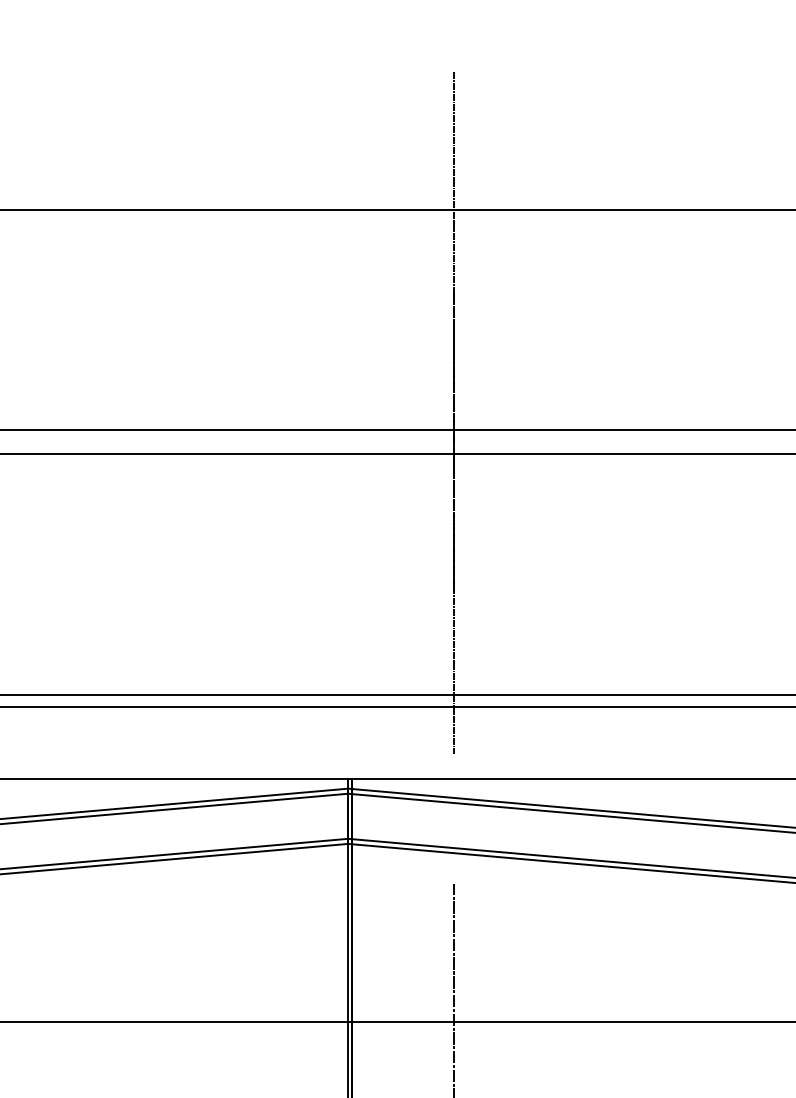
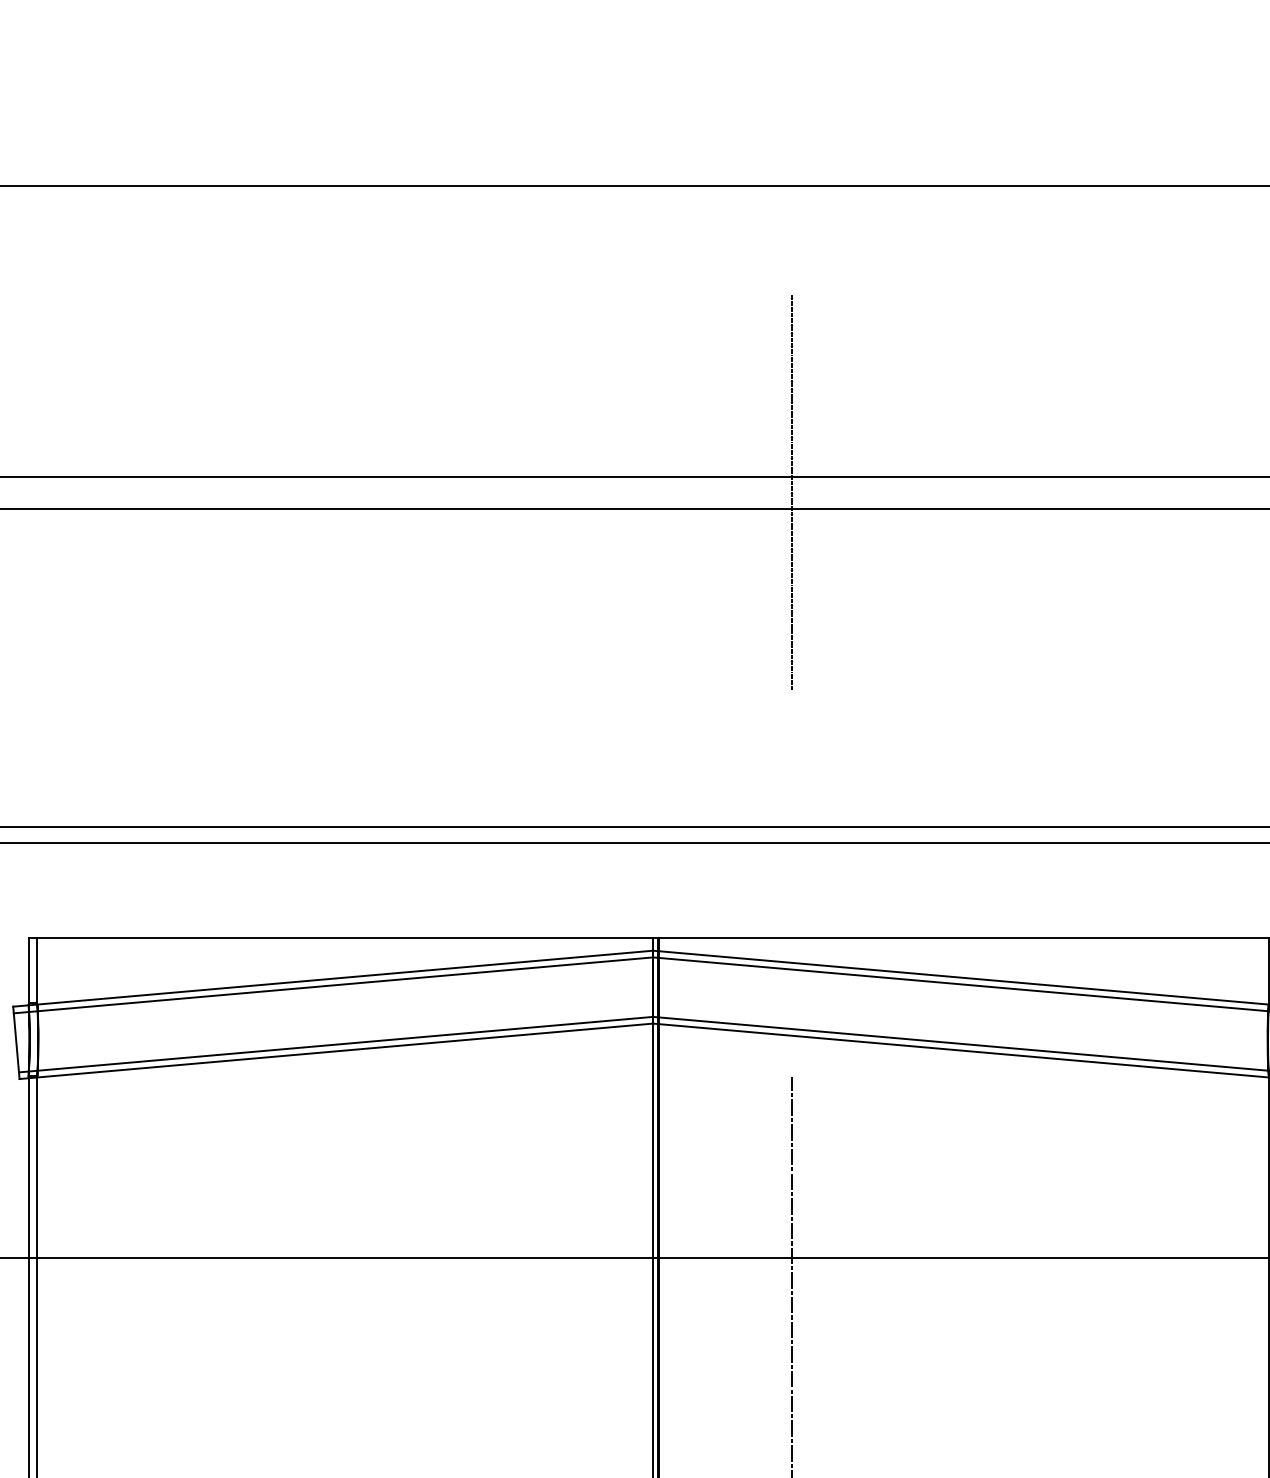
line: (453, 412) -> (792, 454), removed

